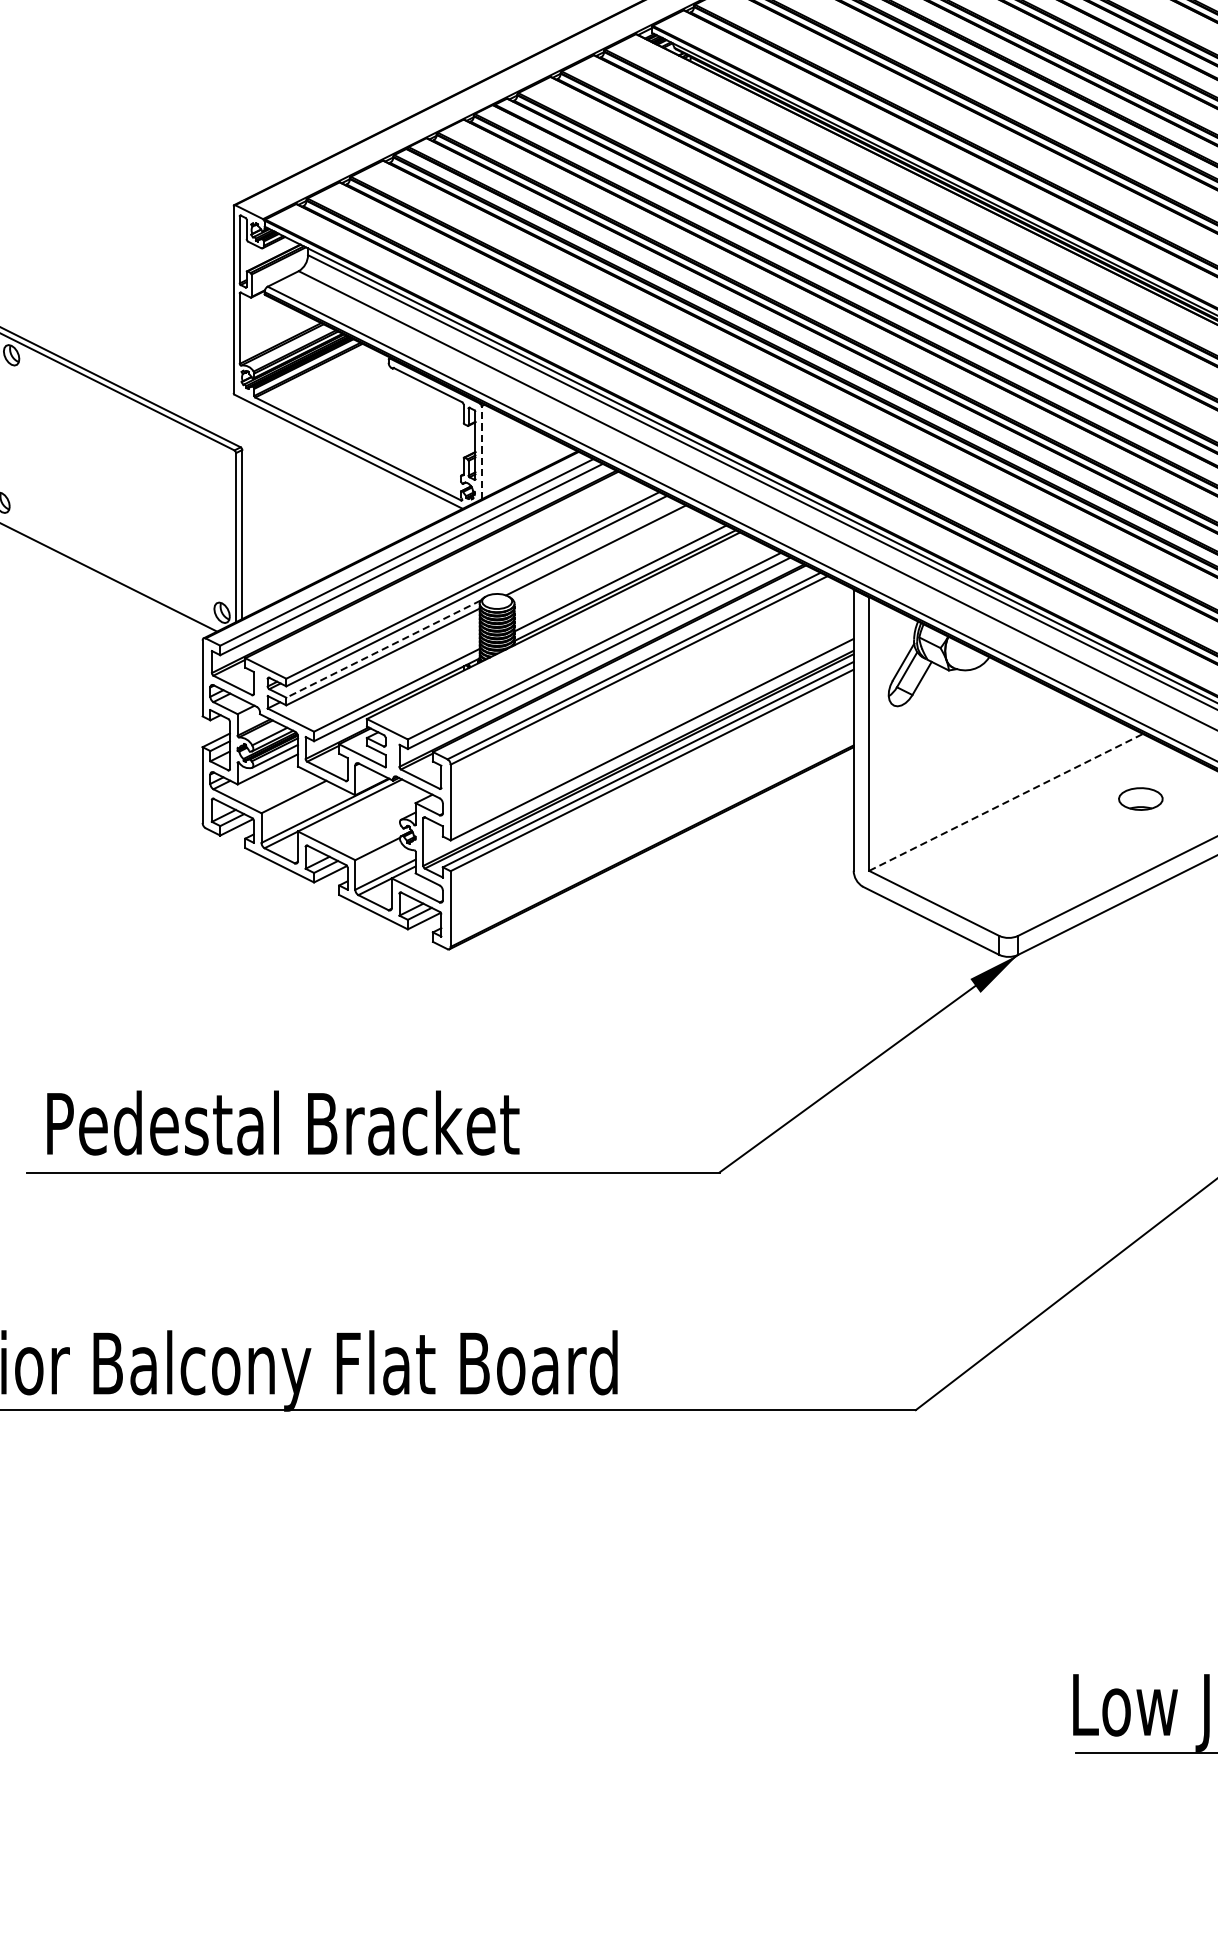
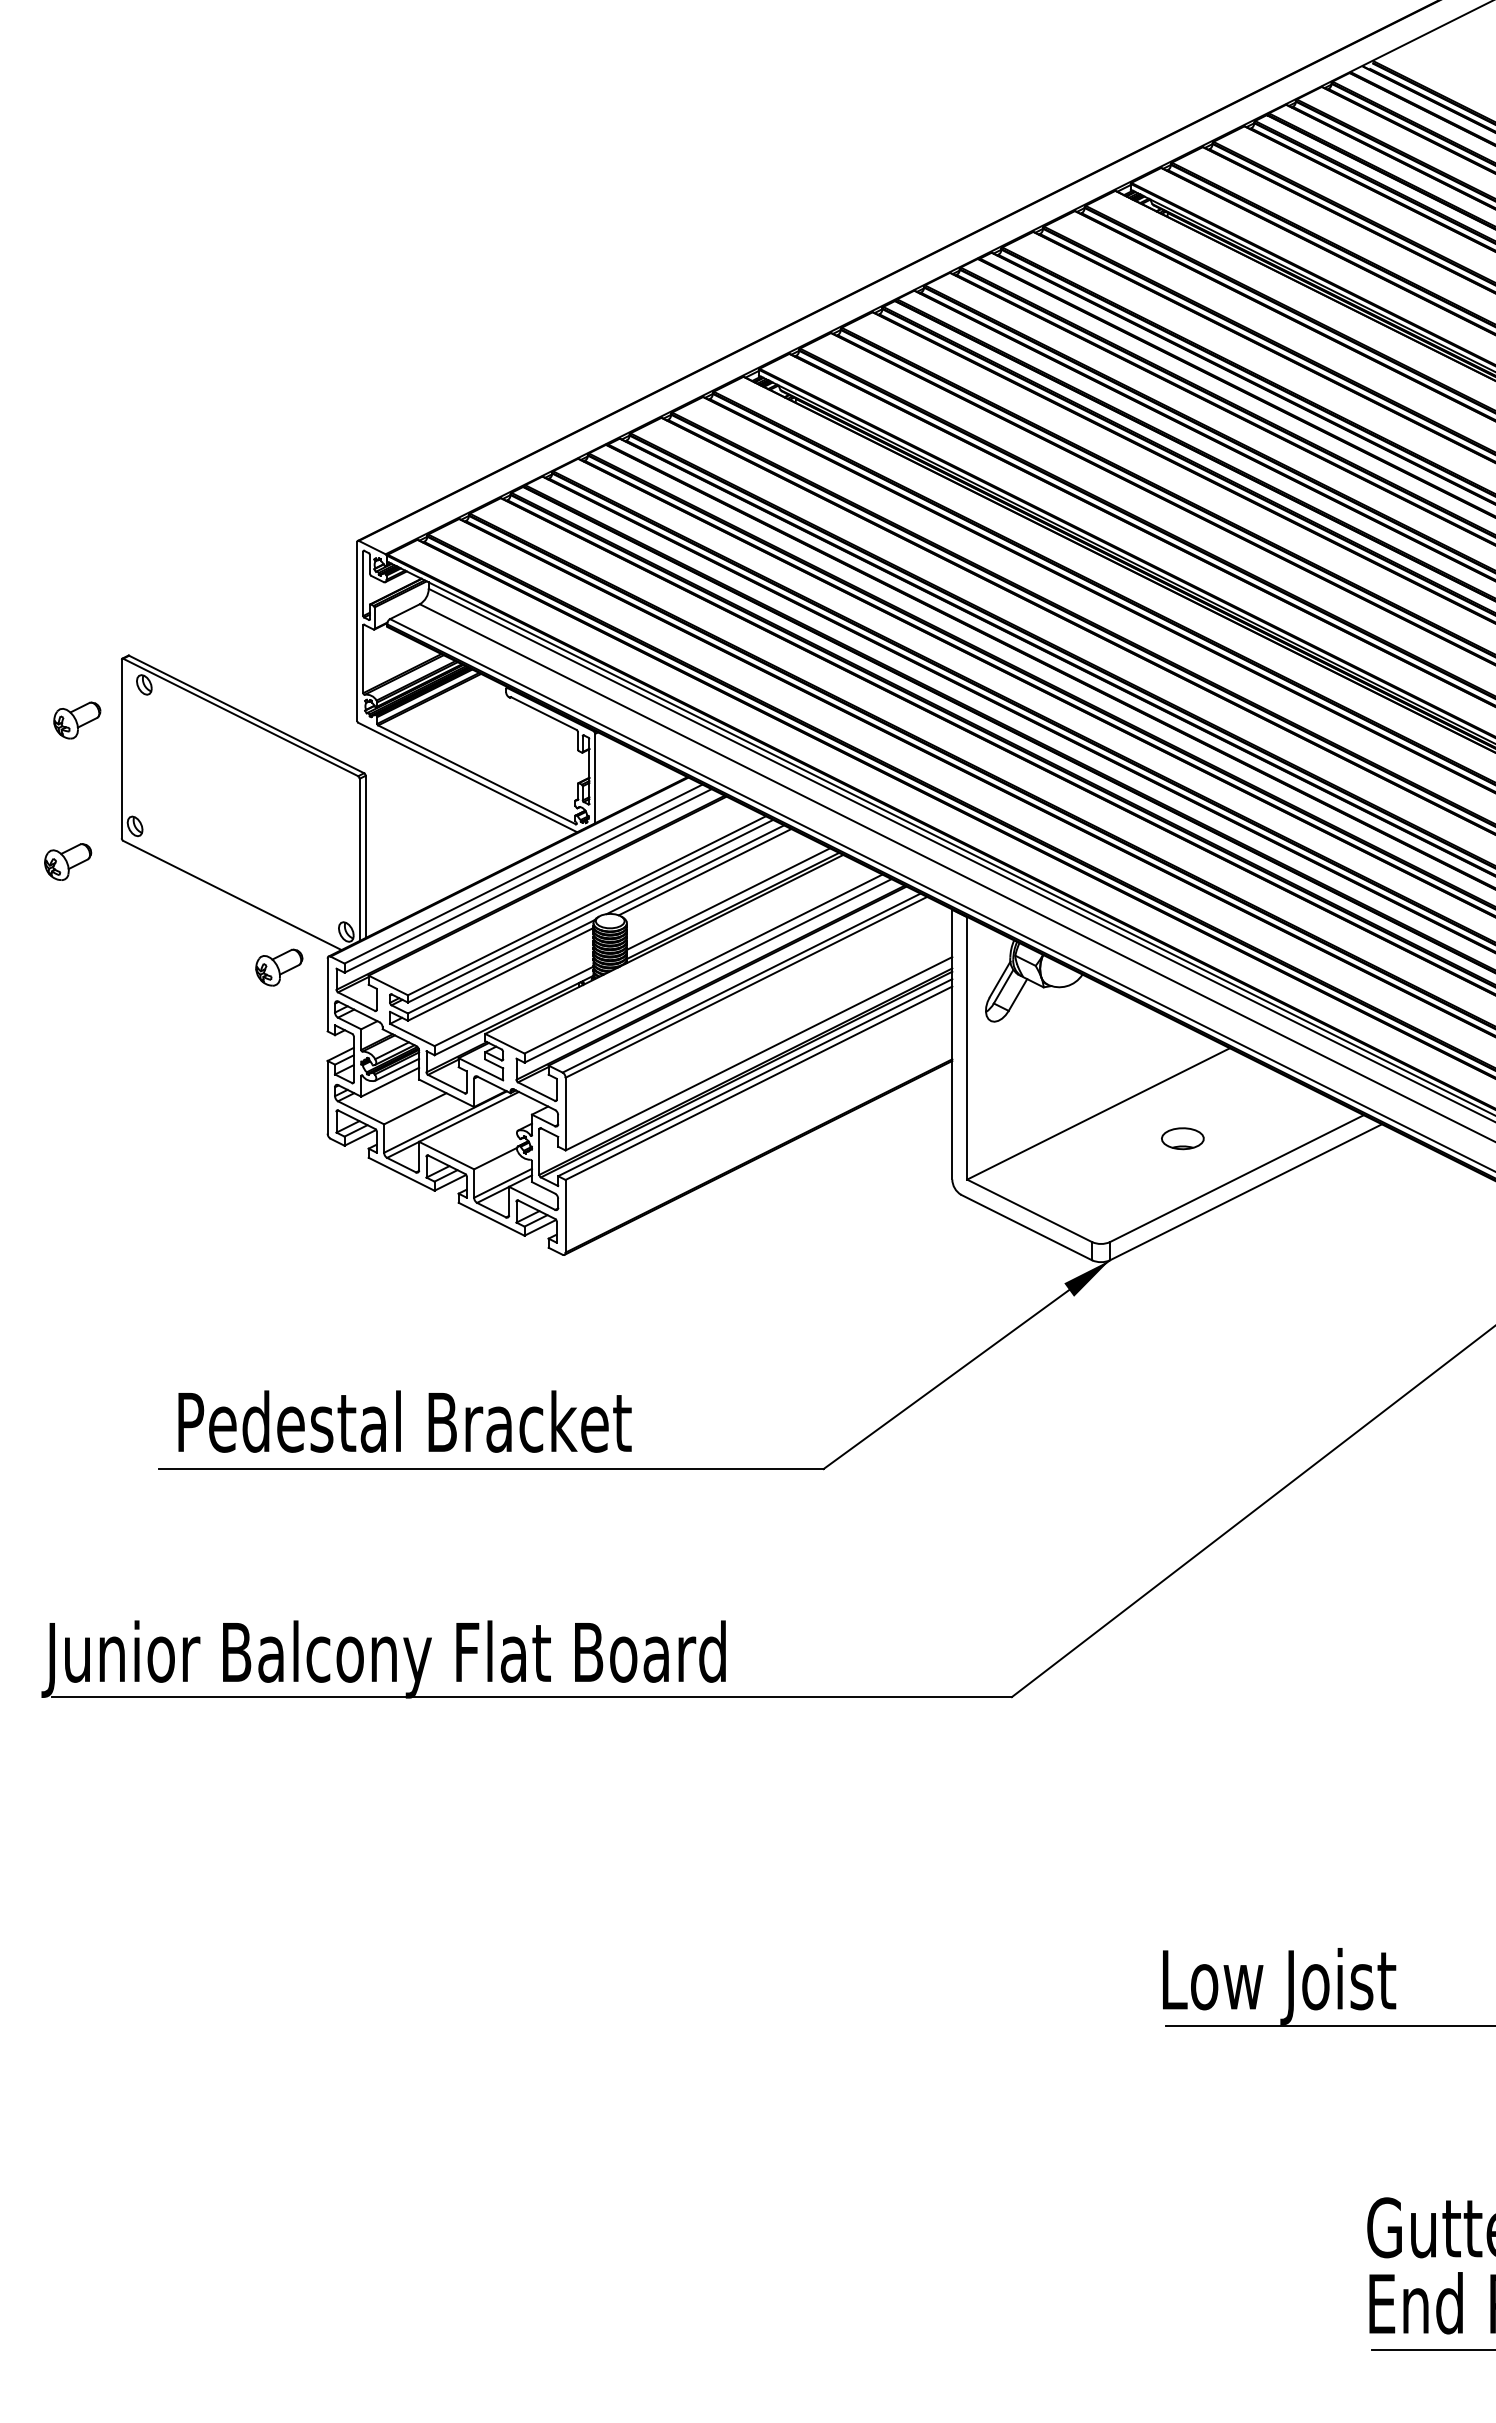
line: (481, 452) -> (595, 778), dashed -> solid
line: (586, 547) -> (695, 869), added
part: (152, 649) -> (279, 967), added
line: (382, 649) -> (500, 967), dashed -> solid
part: (1140, 798) -> (1182, 1138), moved
line: (1006, 801) -> (1098, 1113), dashed -> solid

